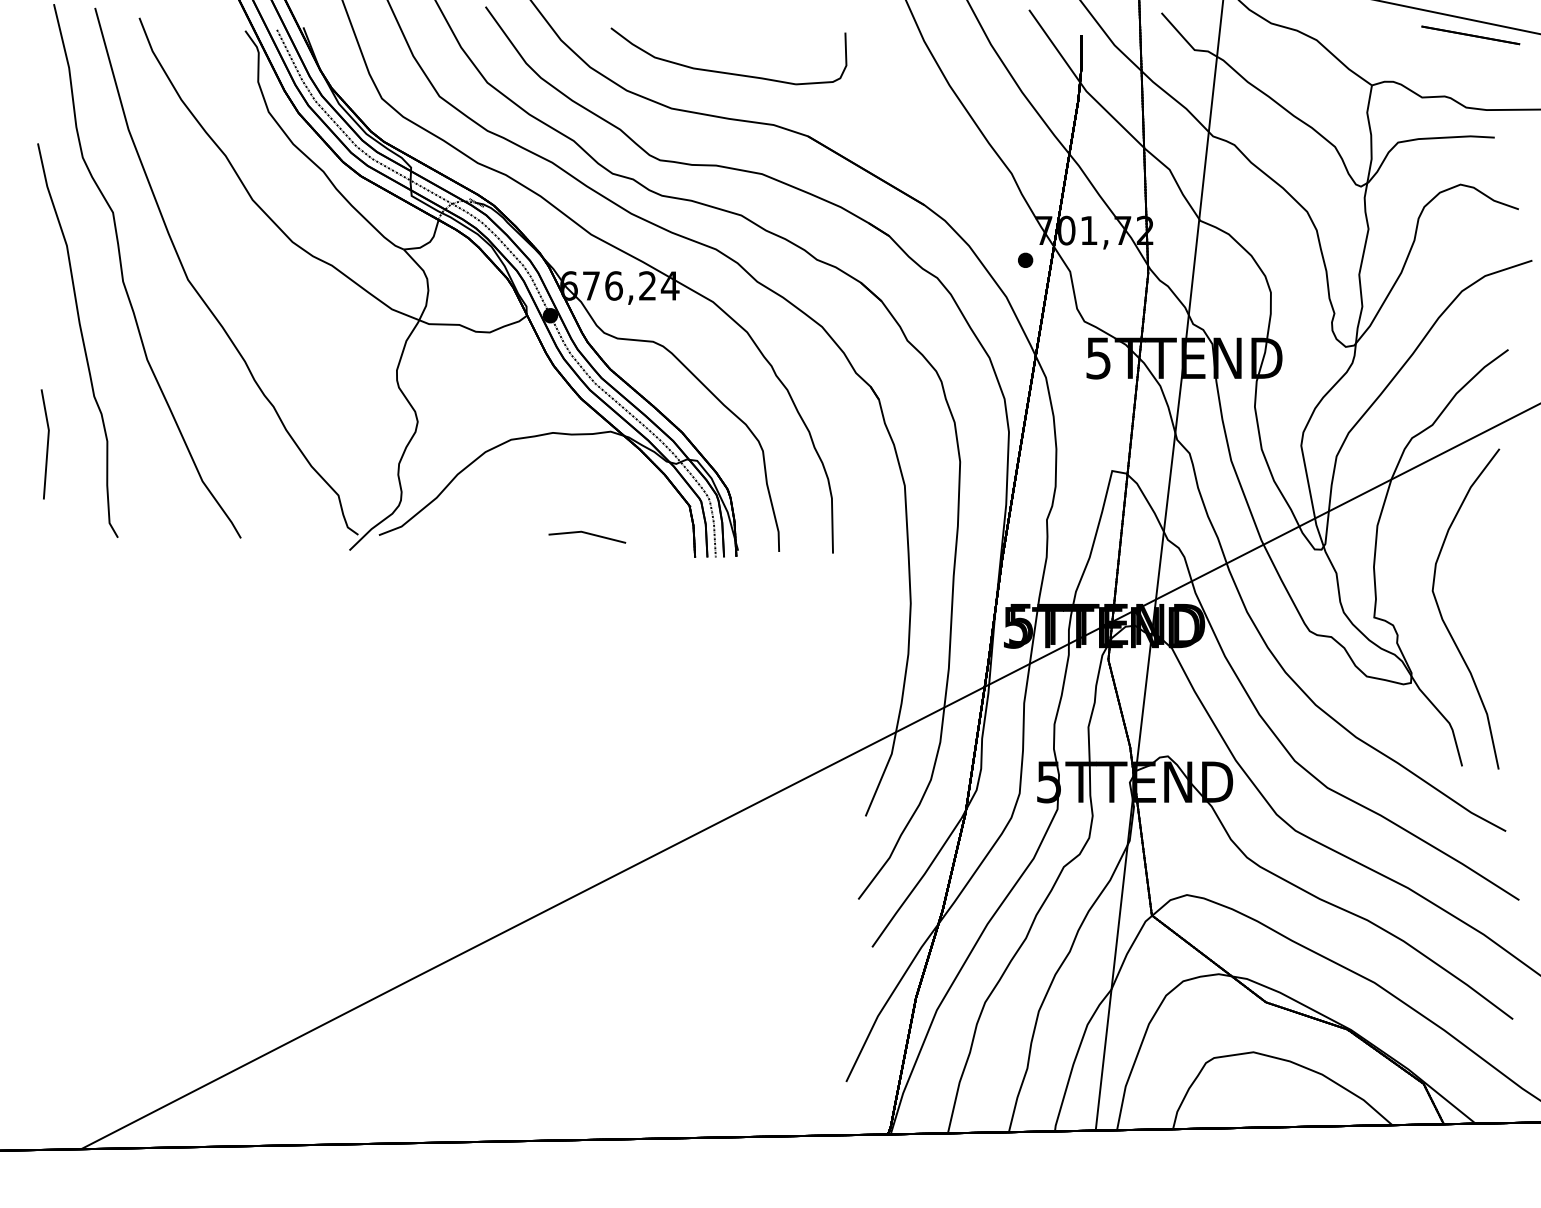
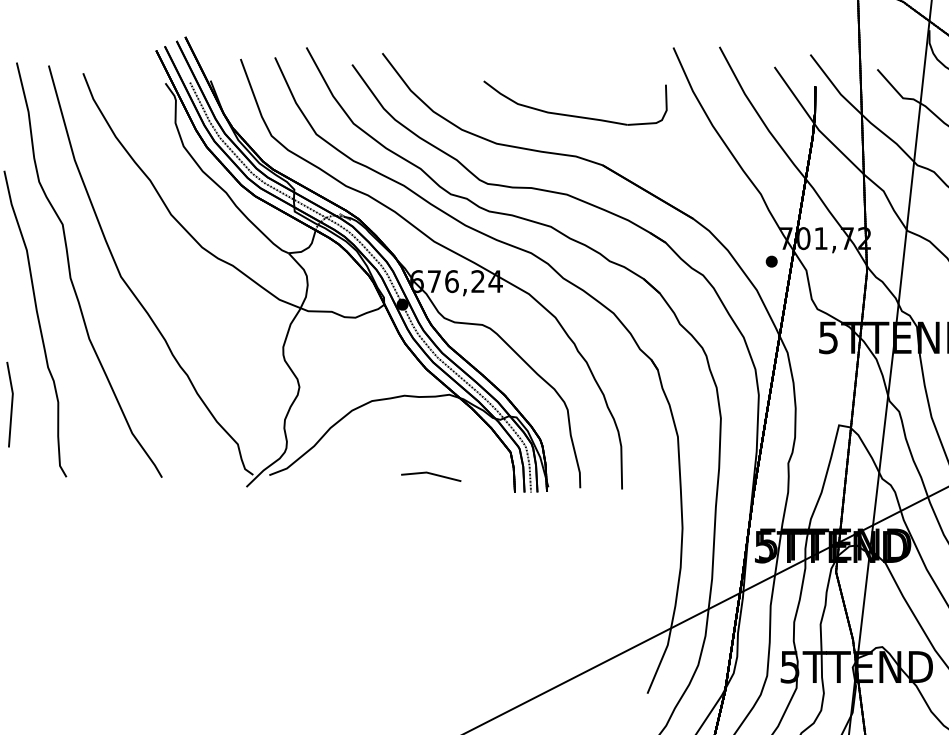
part: (723, 71) -> (571, 114), moved

